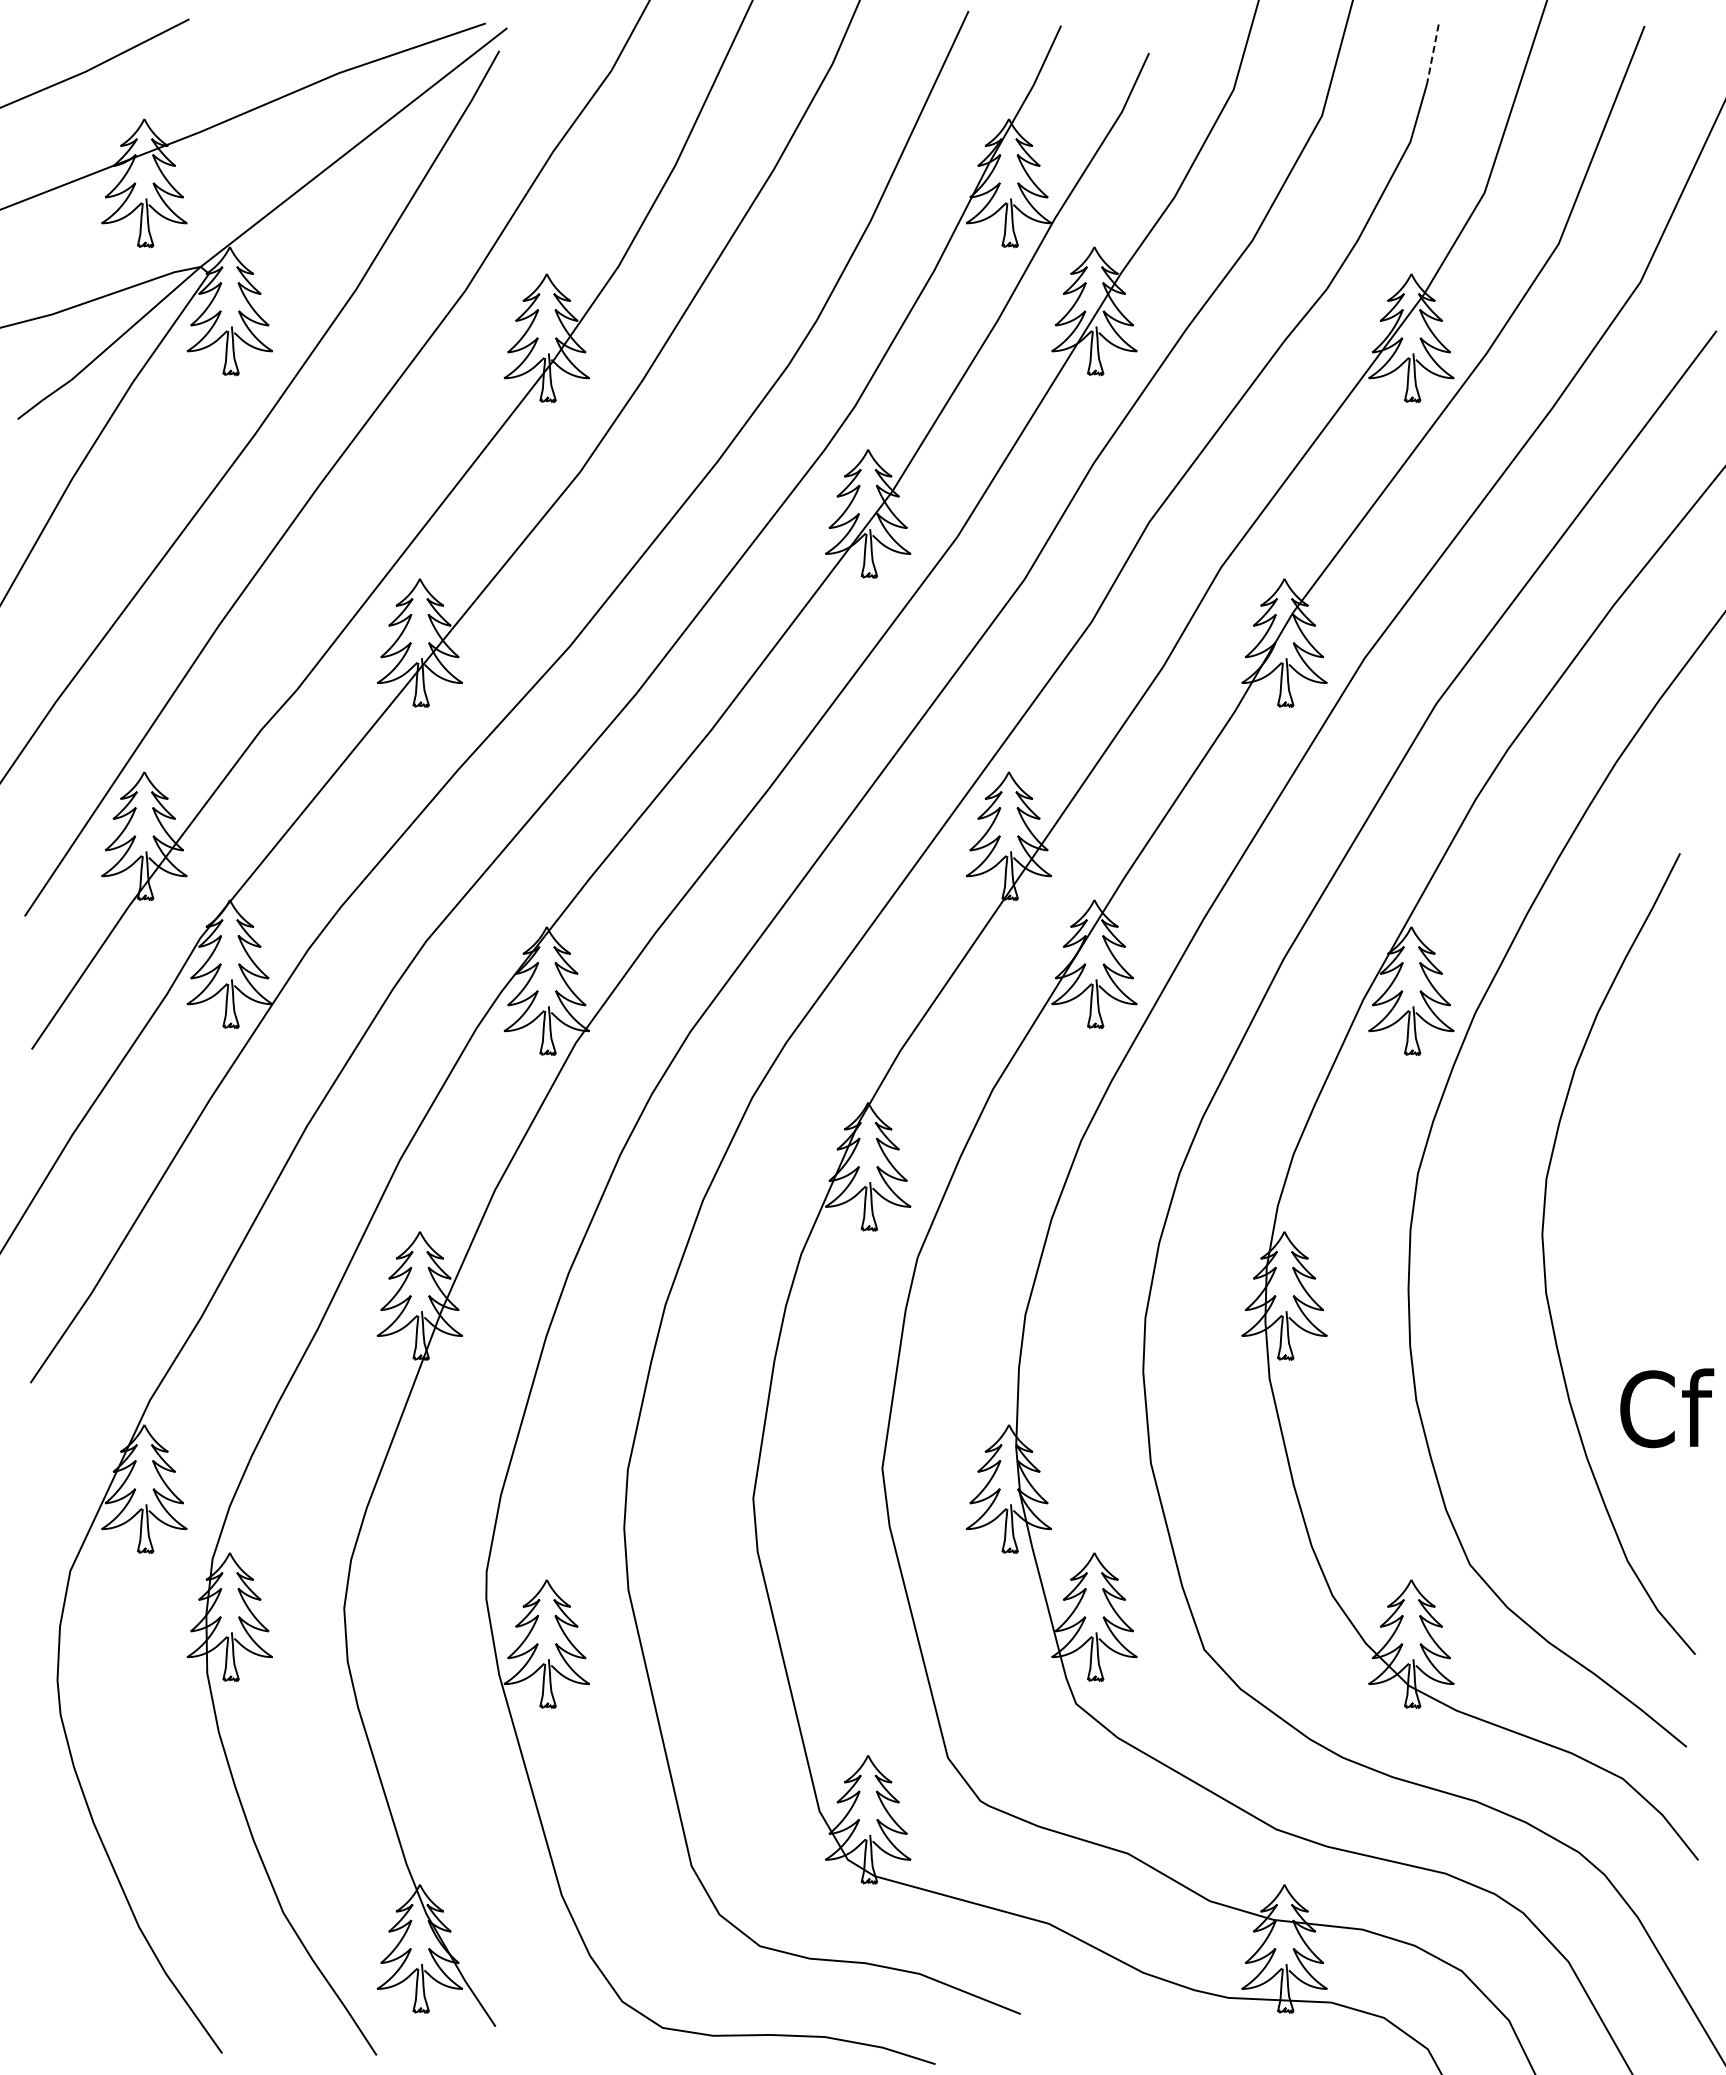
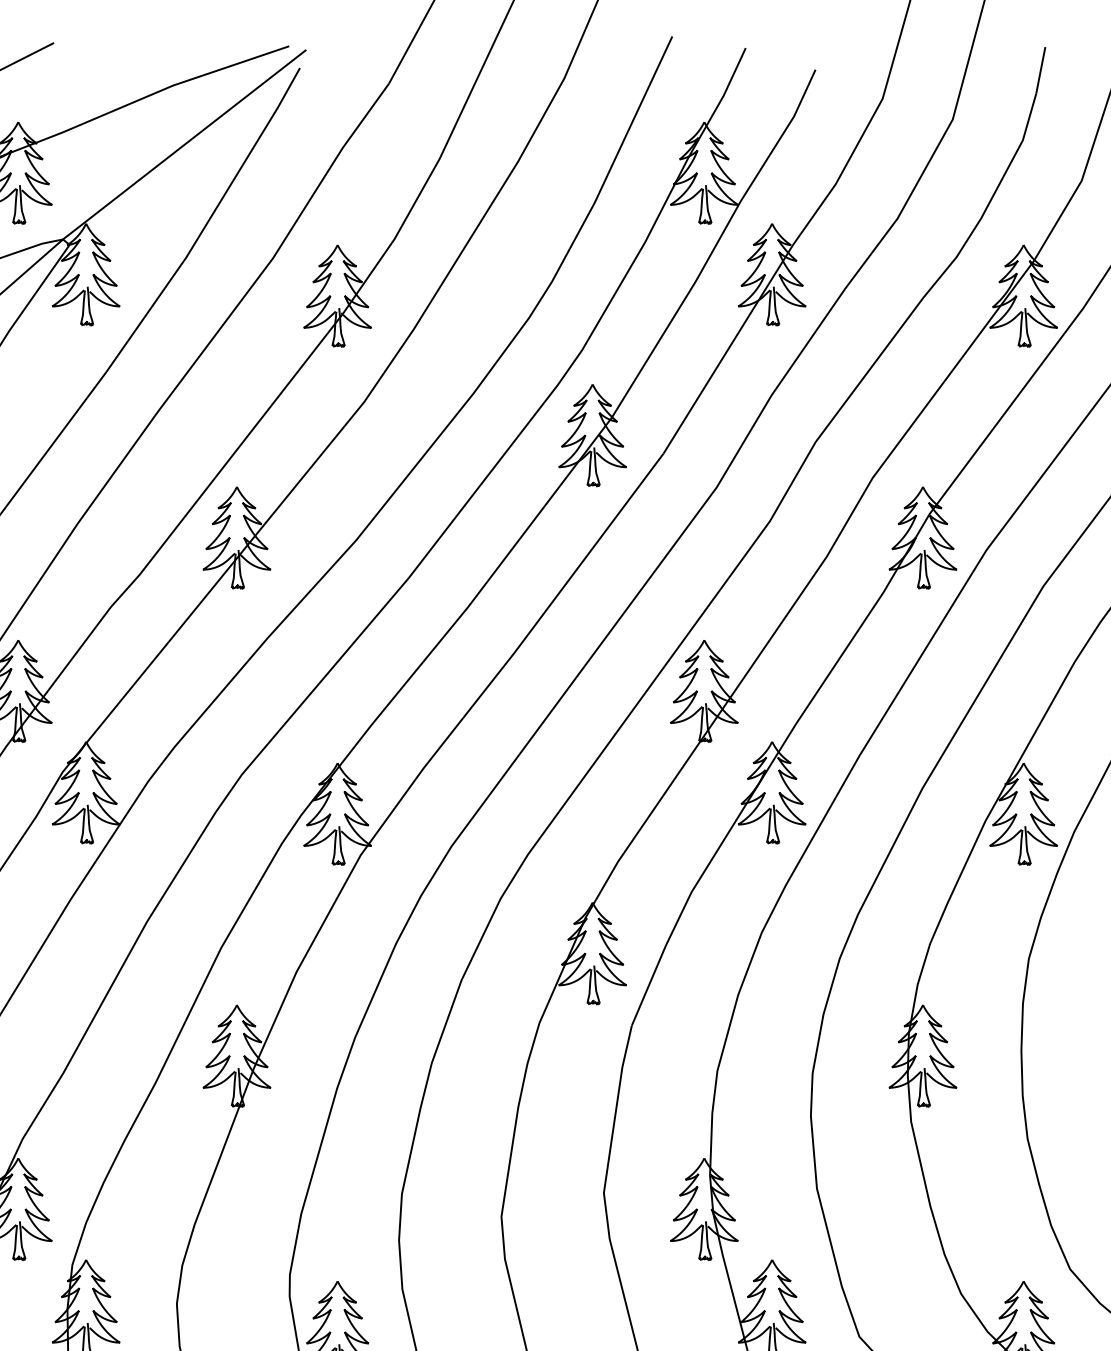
line: (1432, 53) -> (1040, 70), dashed -> solid

